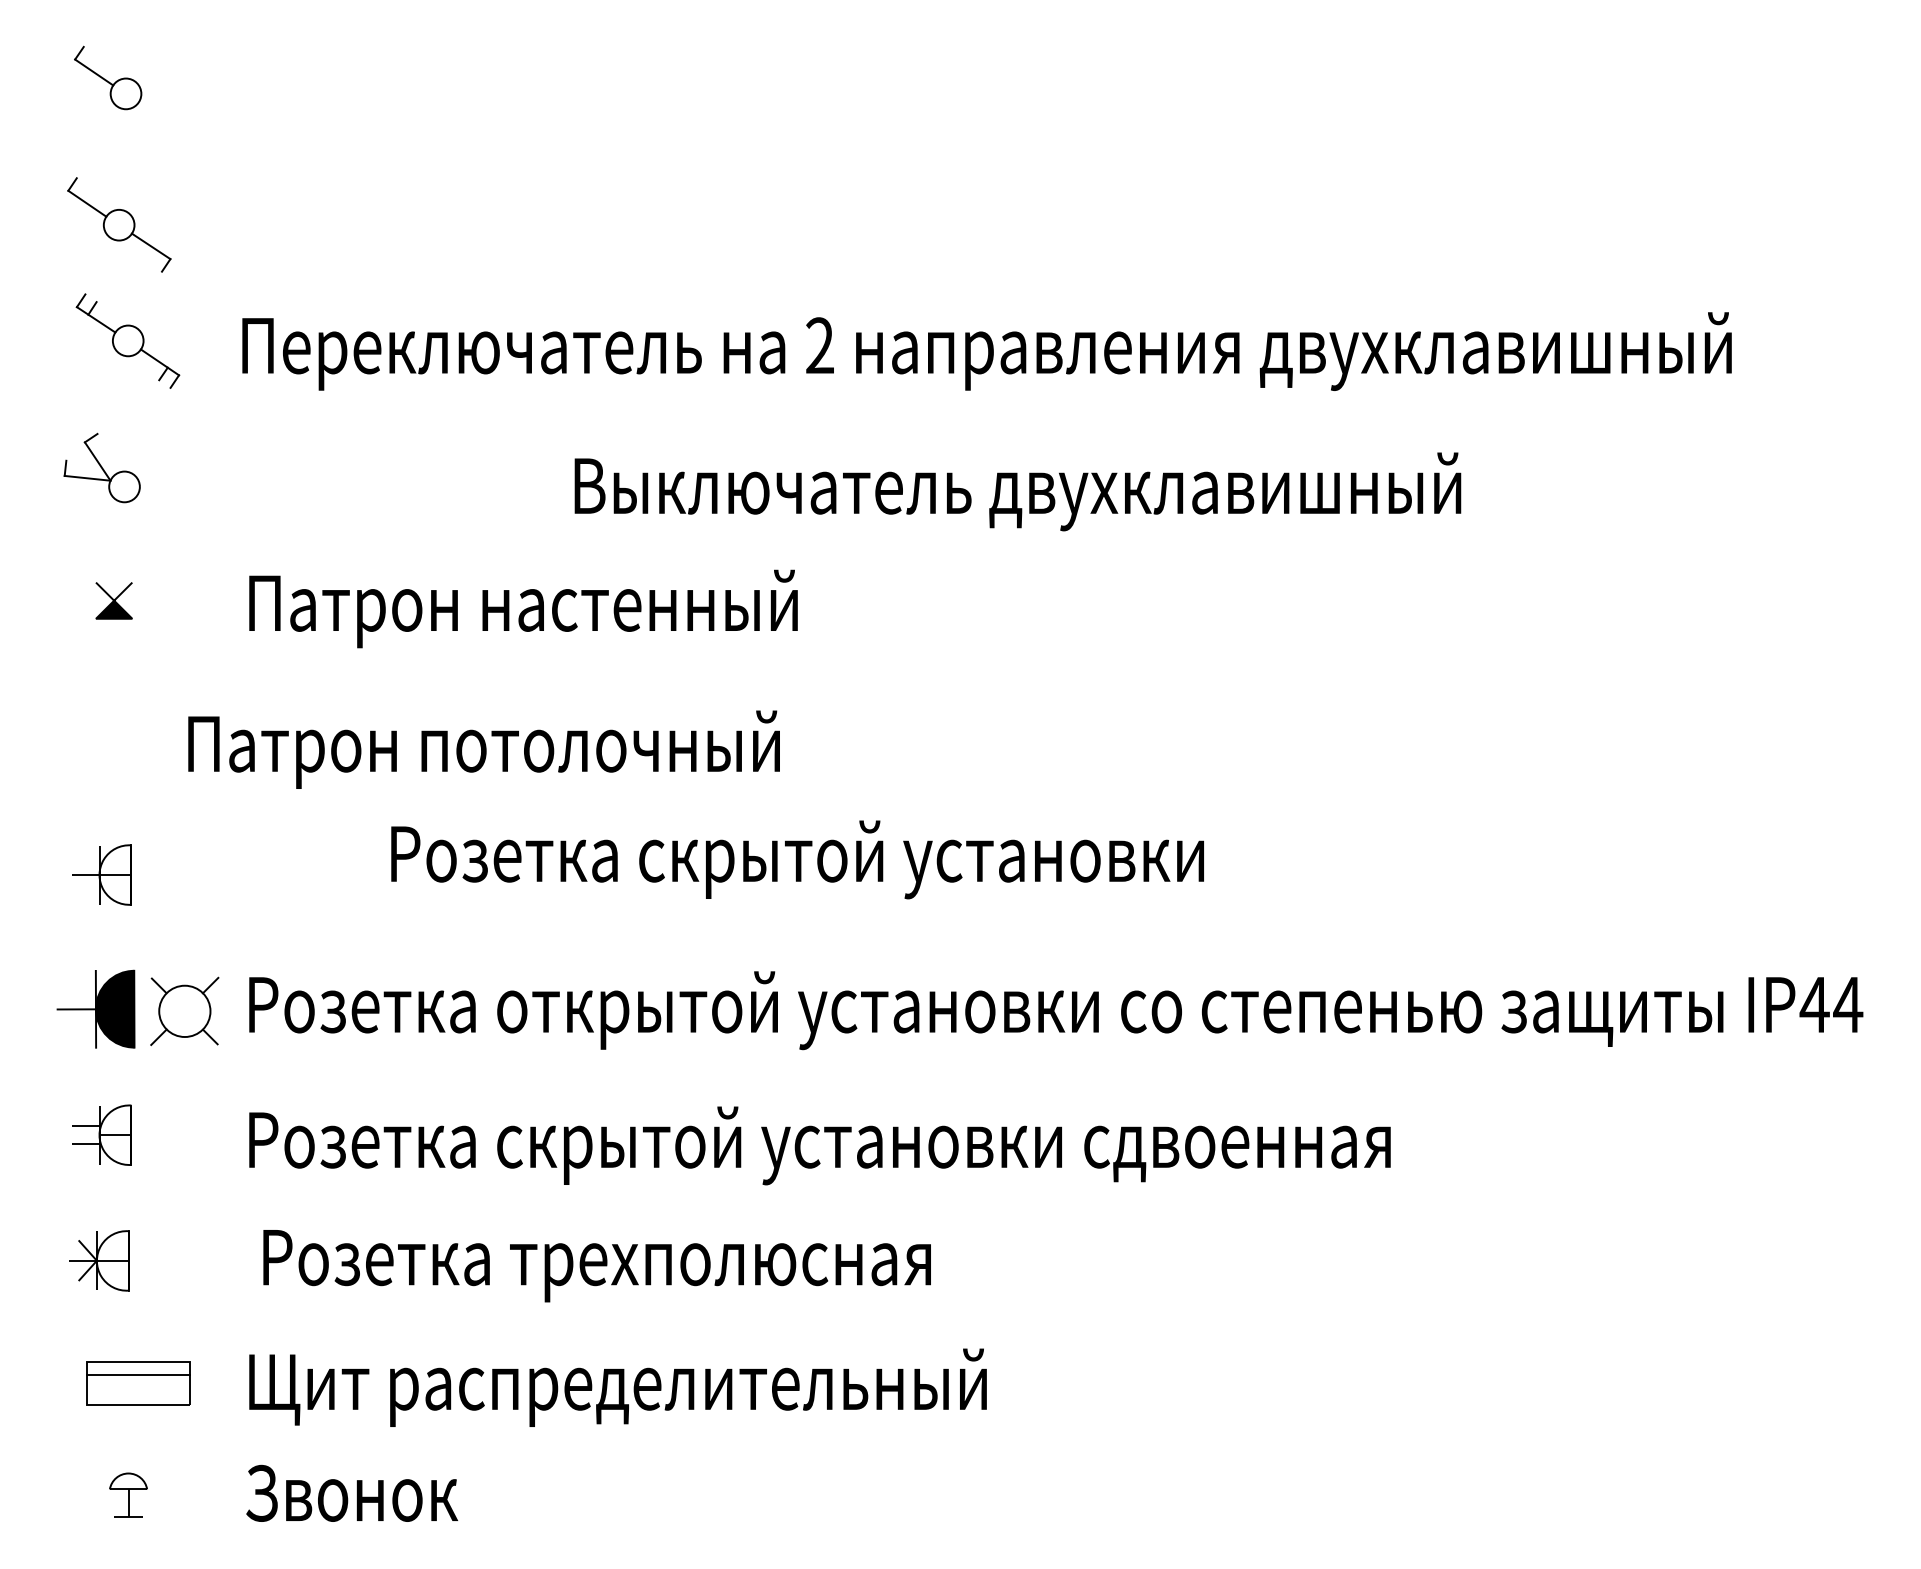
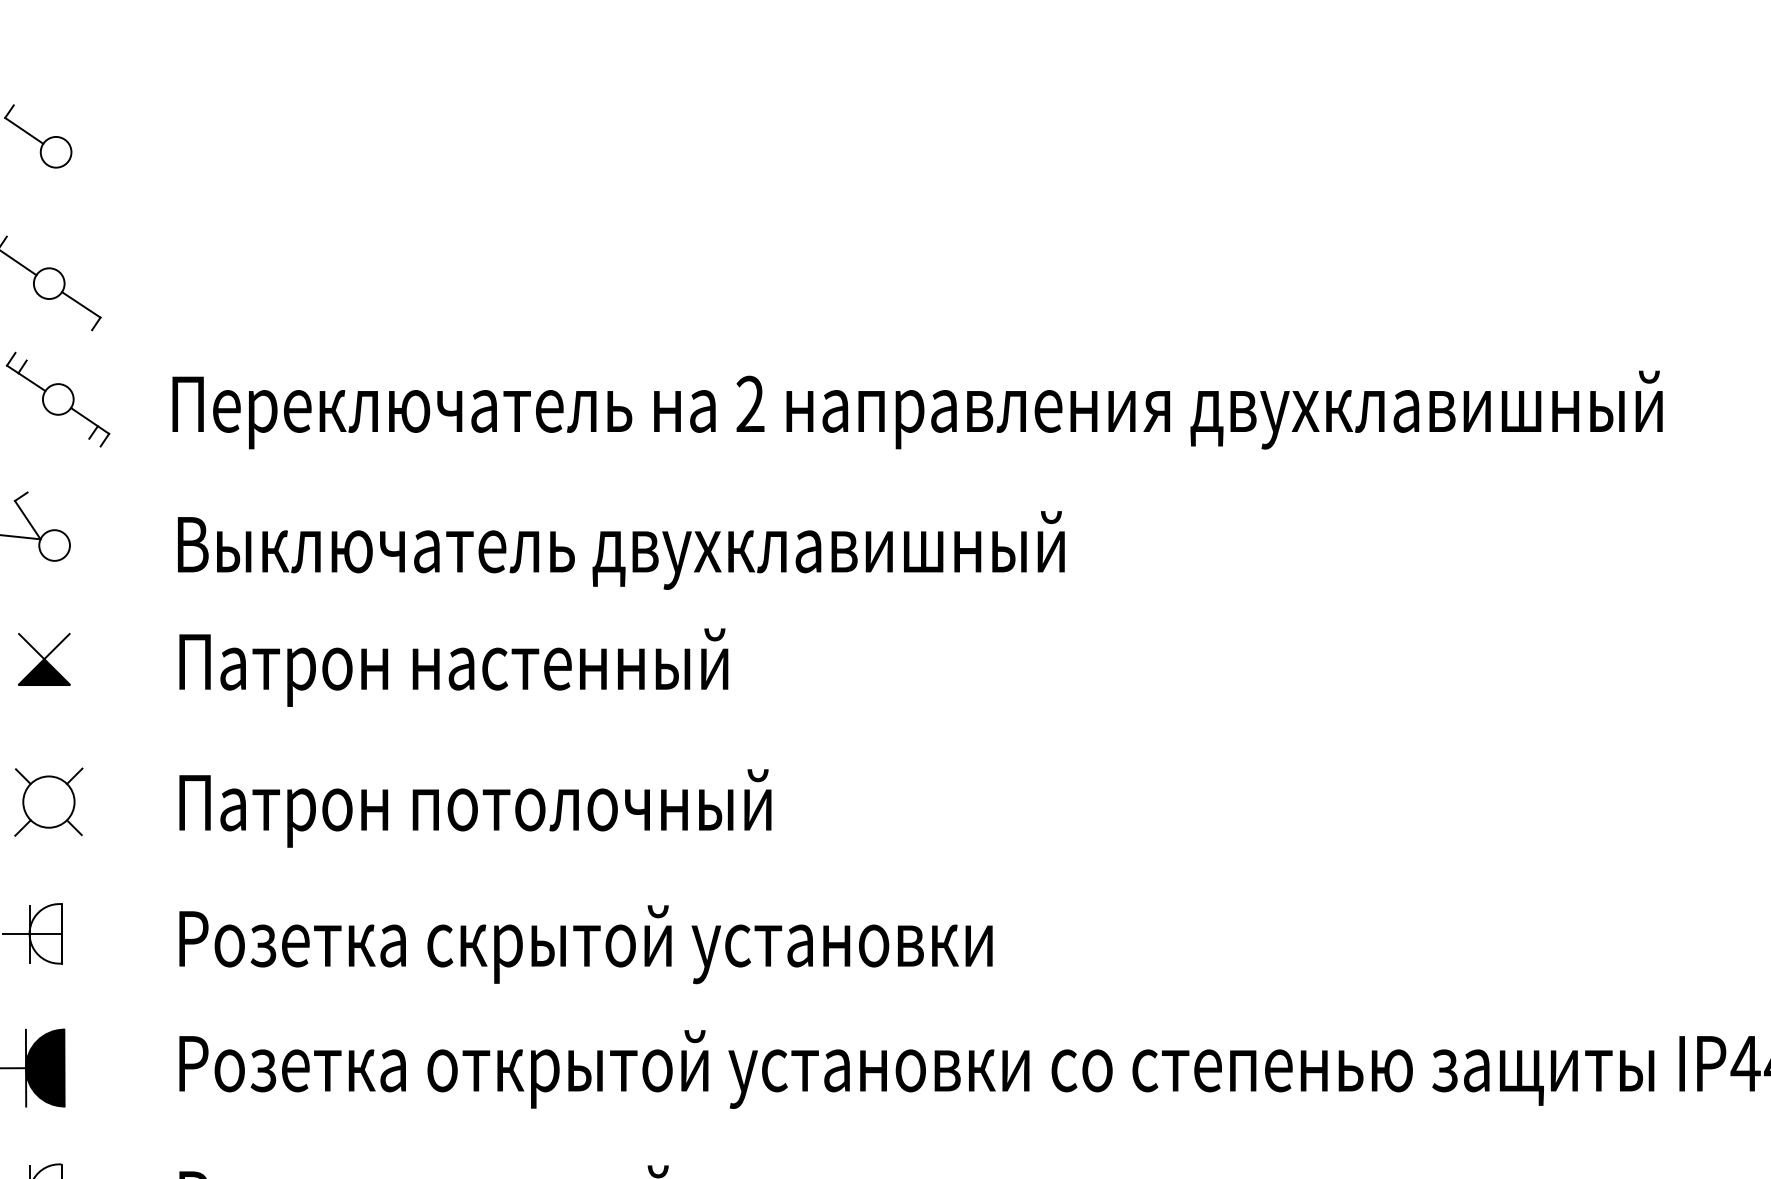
text: (1017, 491) -> (620, 550), moved
part: (113, 600) -> (43, 659), size x1.43
text: (483, 749) -> (474, 808), moved
text: (797, 859) -> (585, 944), moved
part: (184, 1010) -> (48, 801), moved

